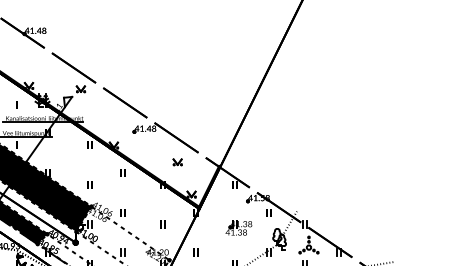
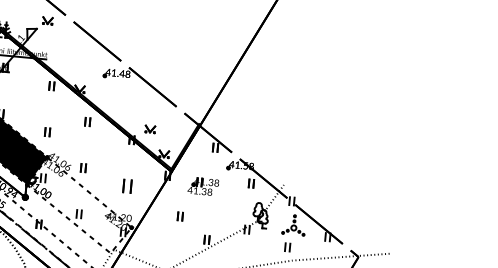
part: (177, 162) -> (150, 129), moved
part: (162, 224) -> (127, 185), size x1.6
part: (238, 227) -> (202, 185), moved
part: (195, 252) -> (179, 216), moved

